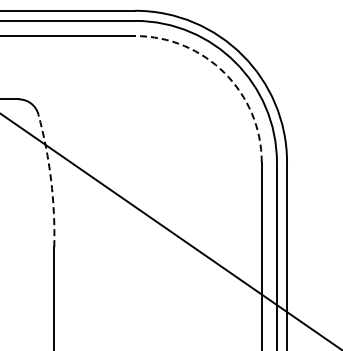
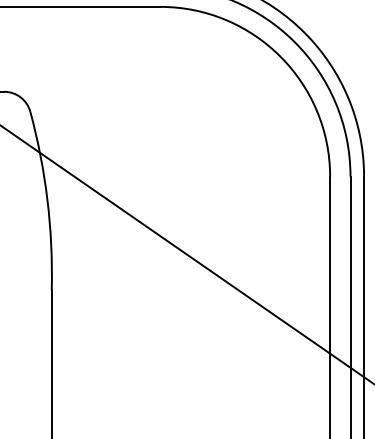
arc: (224, 73) -> (280, 57), dashed -> solid
arc: (51, 180) -> (47, 200), dashed -> solid

